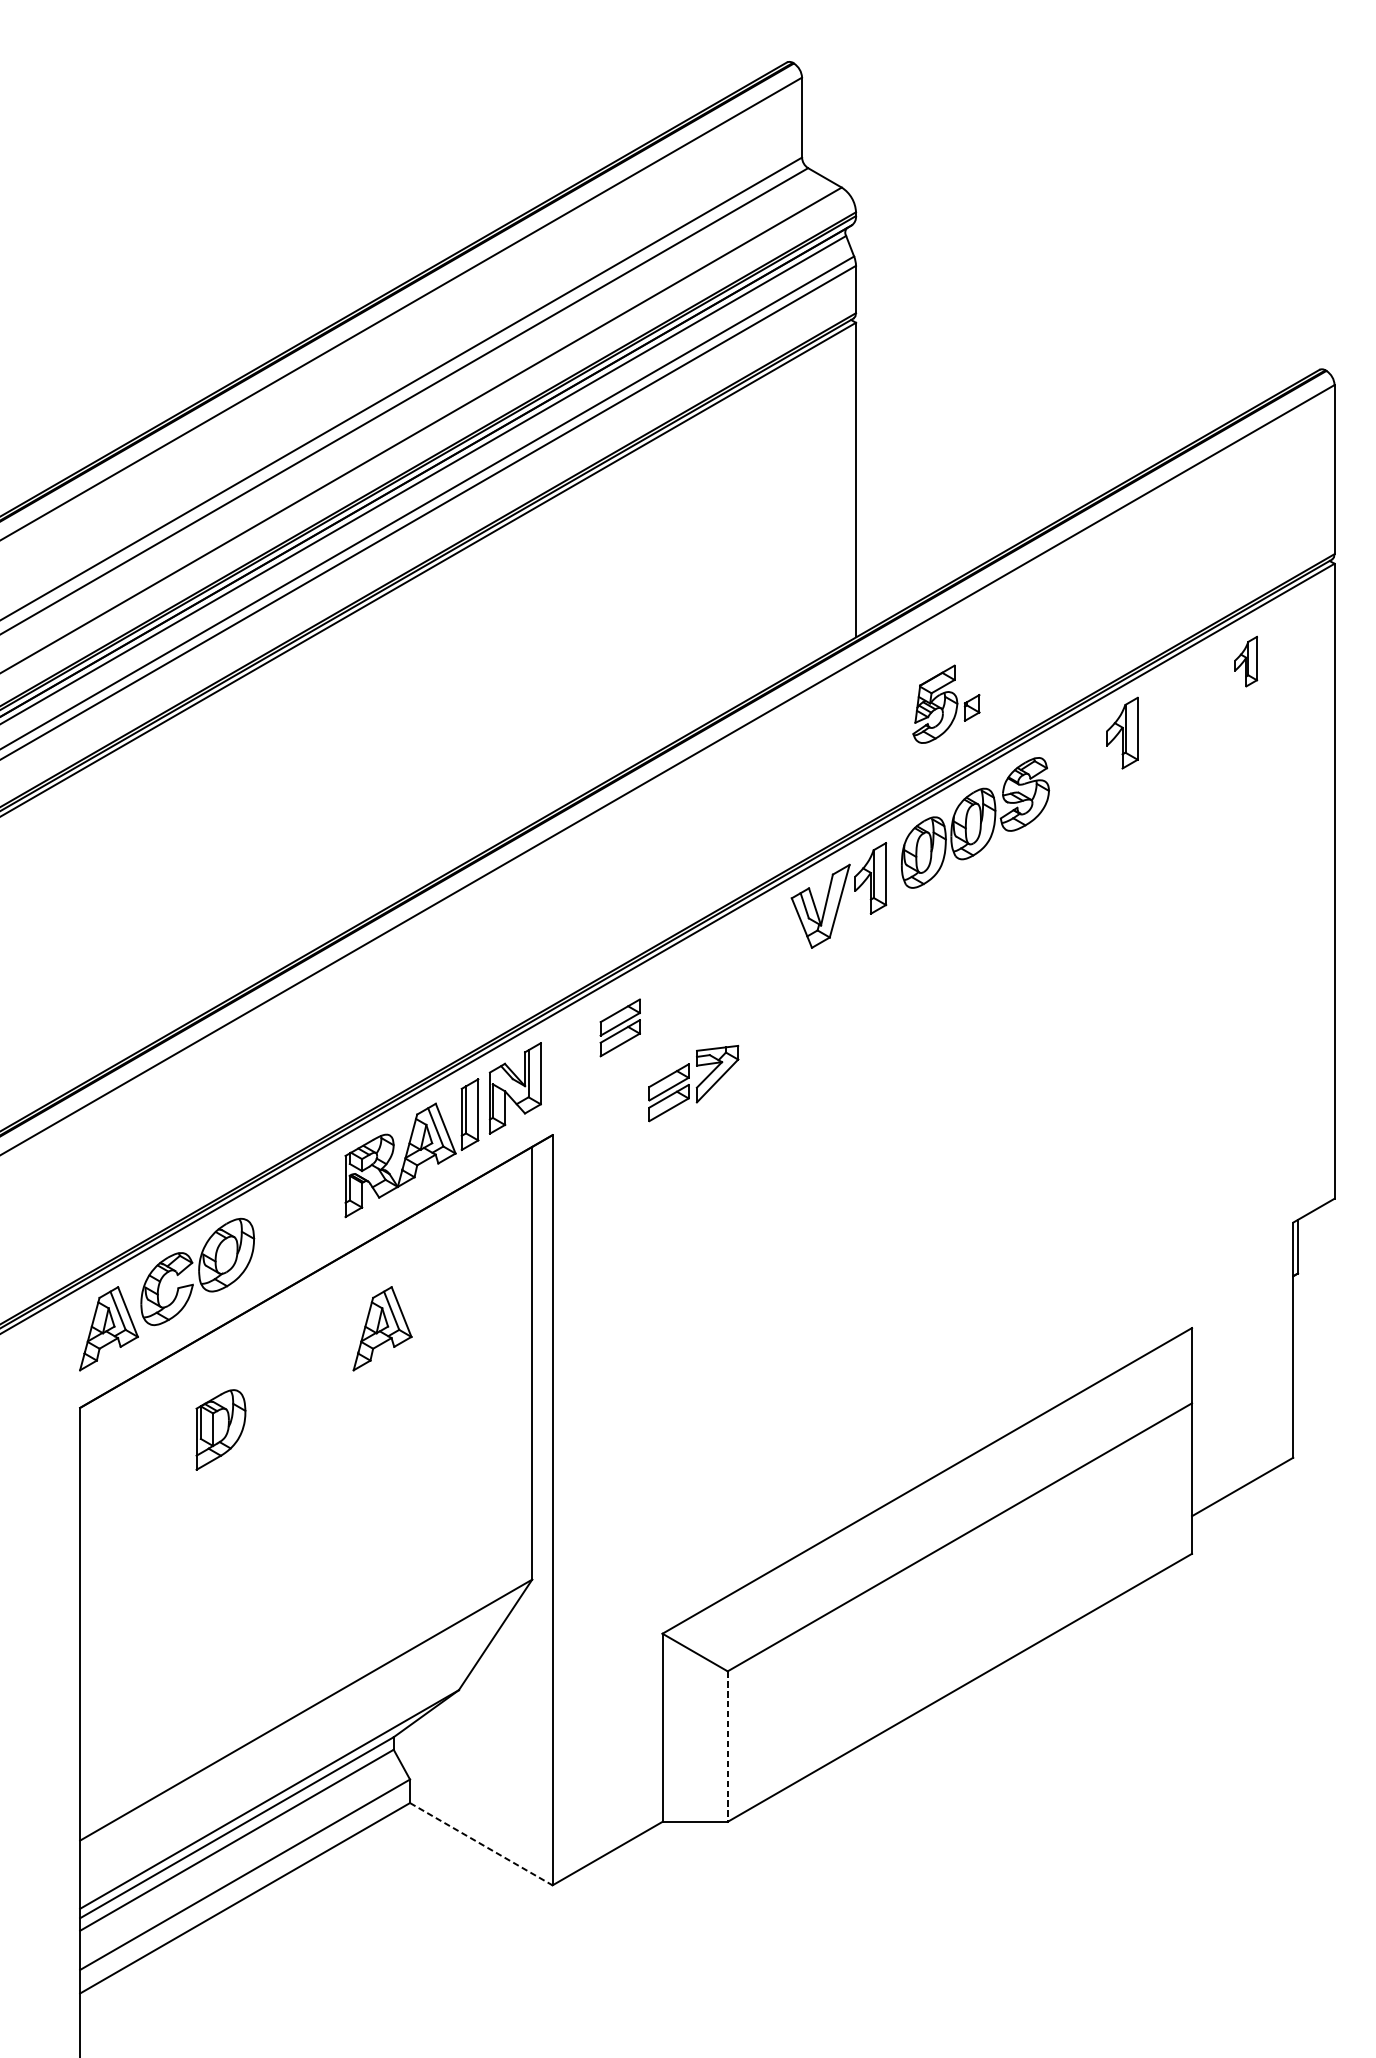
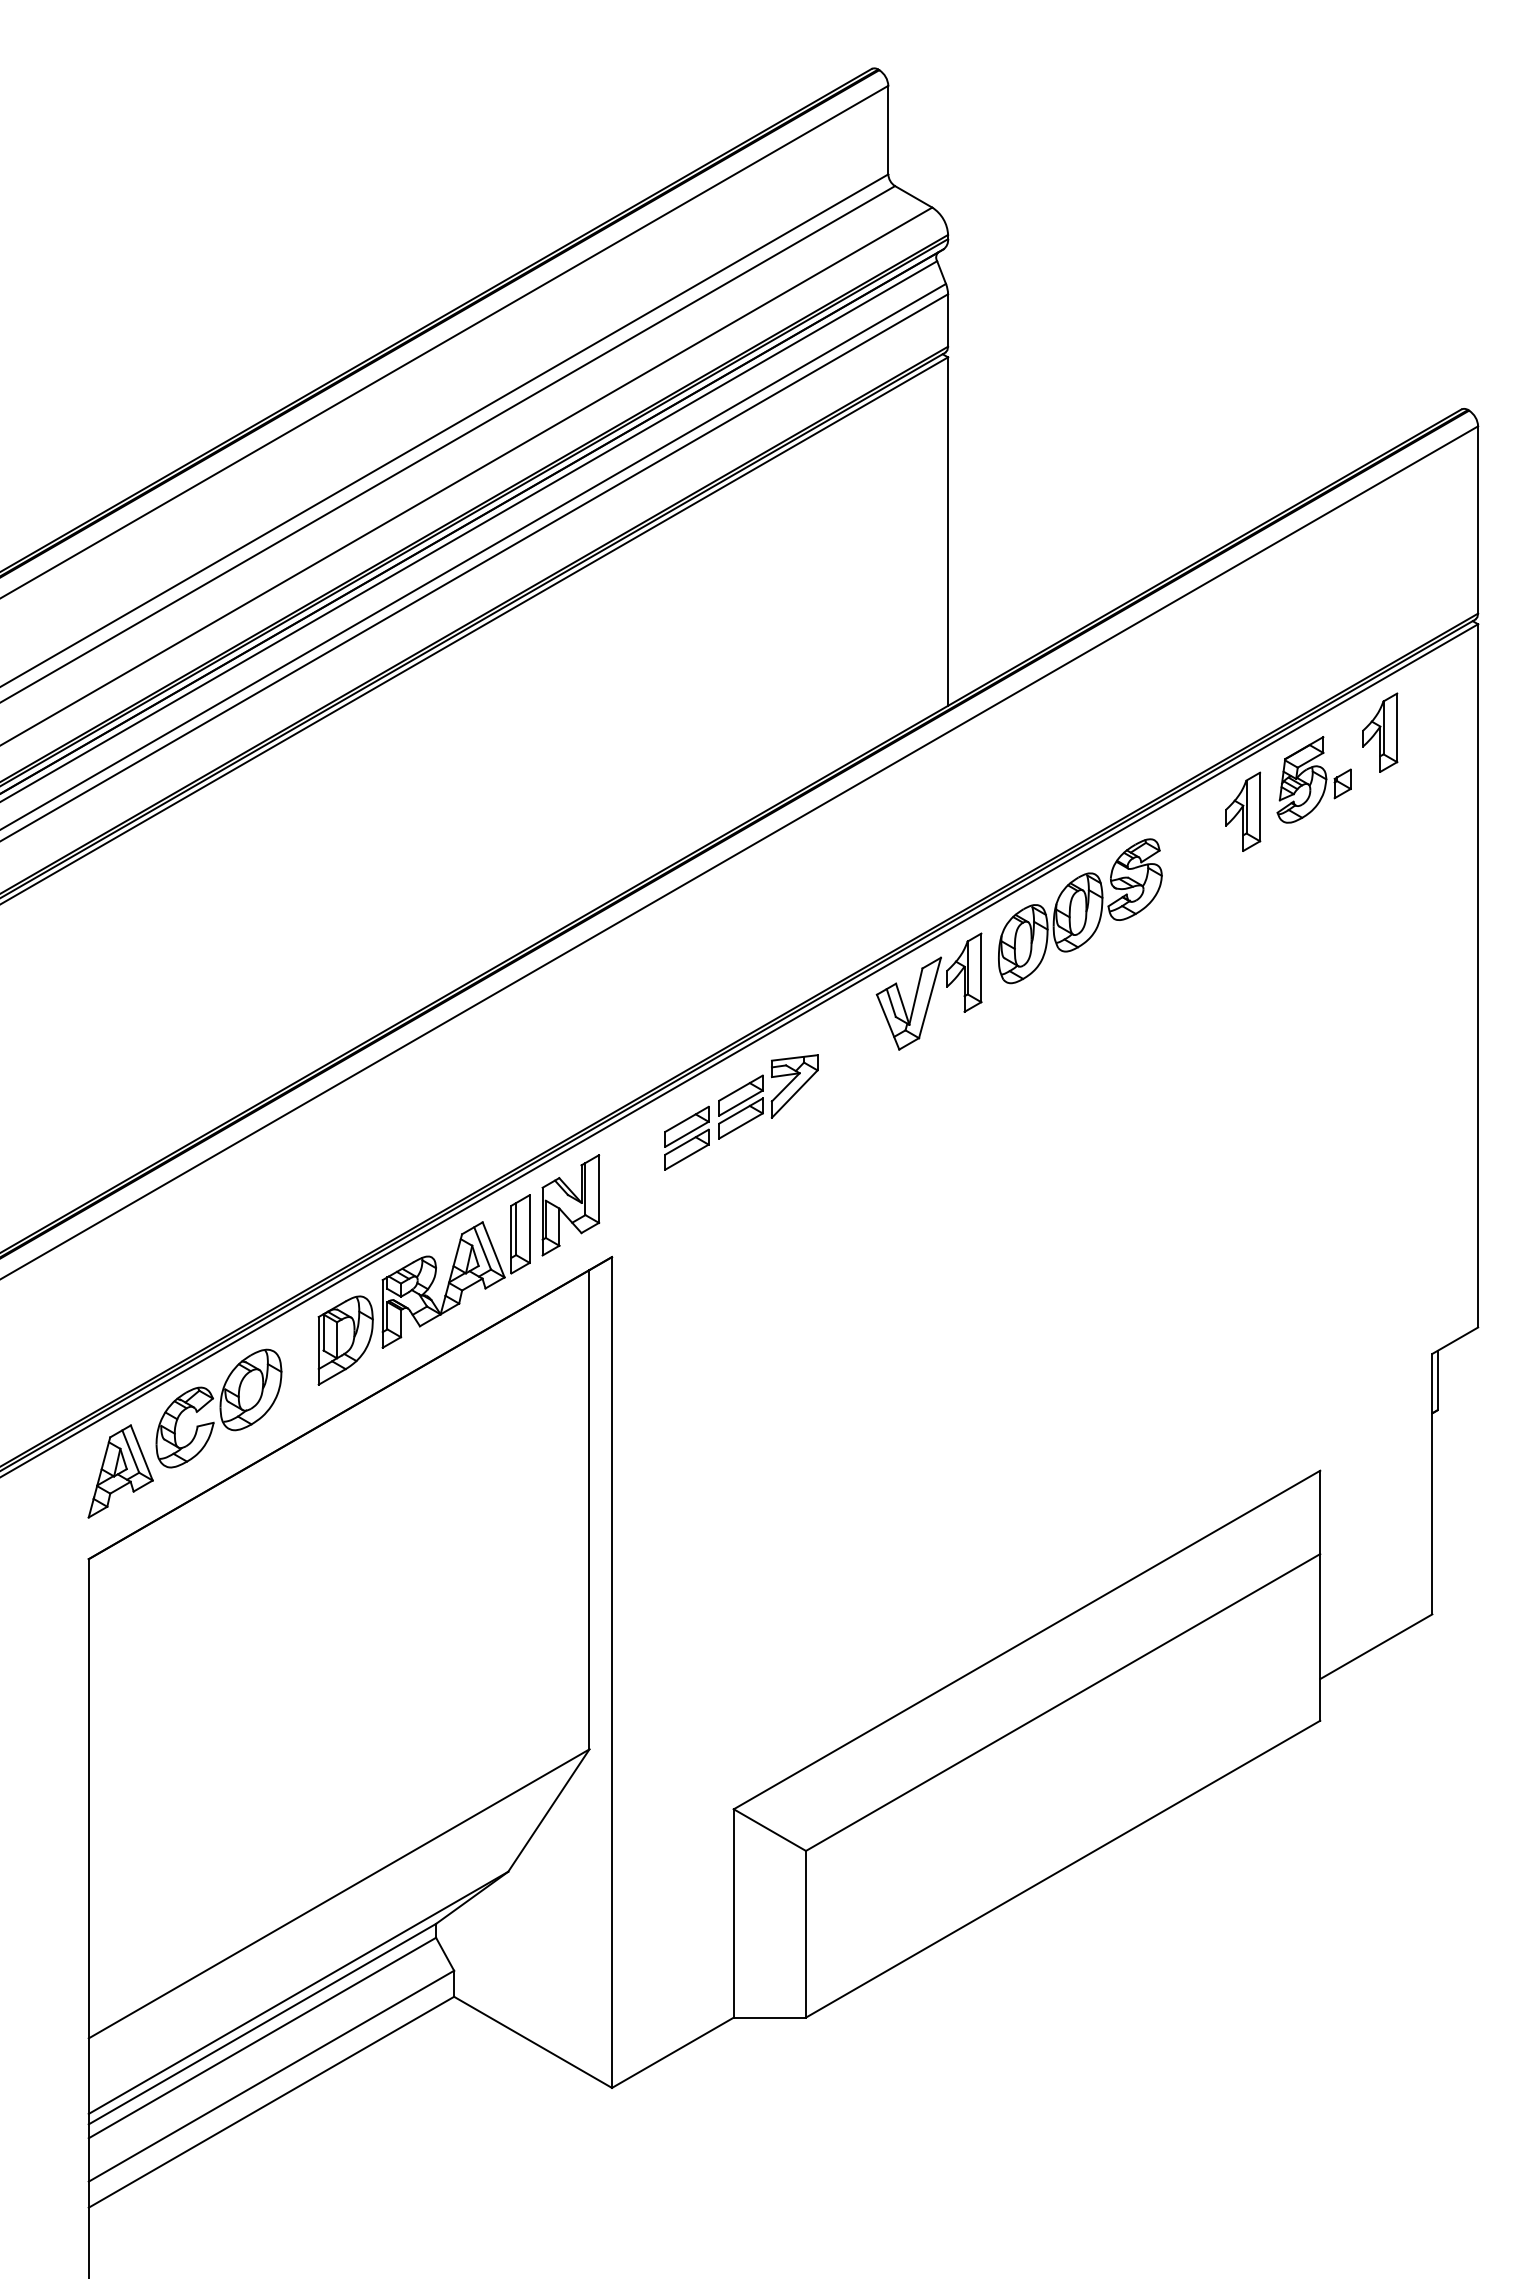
part: (1246, 661) -> (1380, 732), size x1.43
part: (945, 703) -> (1313, 779), moved
part: (693, 1083) -> (768, 1096), moved
part: (382, 1328) -> (423, 1471), removed
part: (220, 1429) -> (345, 1340), moved
line: (727, 1746) -> (805, 1934), dashed -> solid
line: (481, 1844) -> (533, 2042), dashed -> solid

